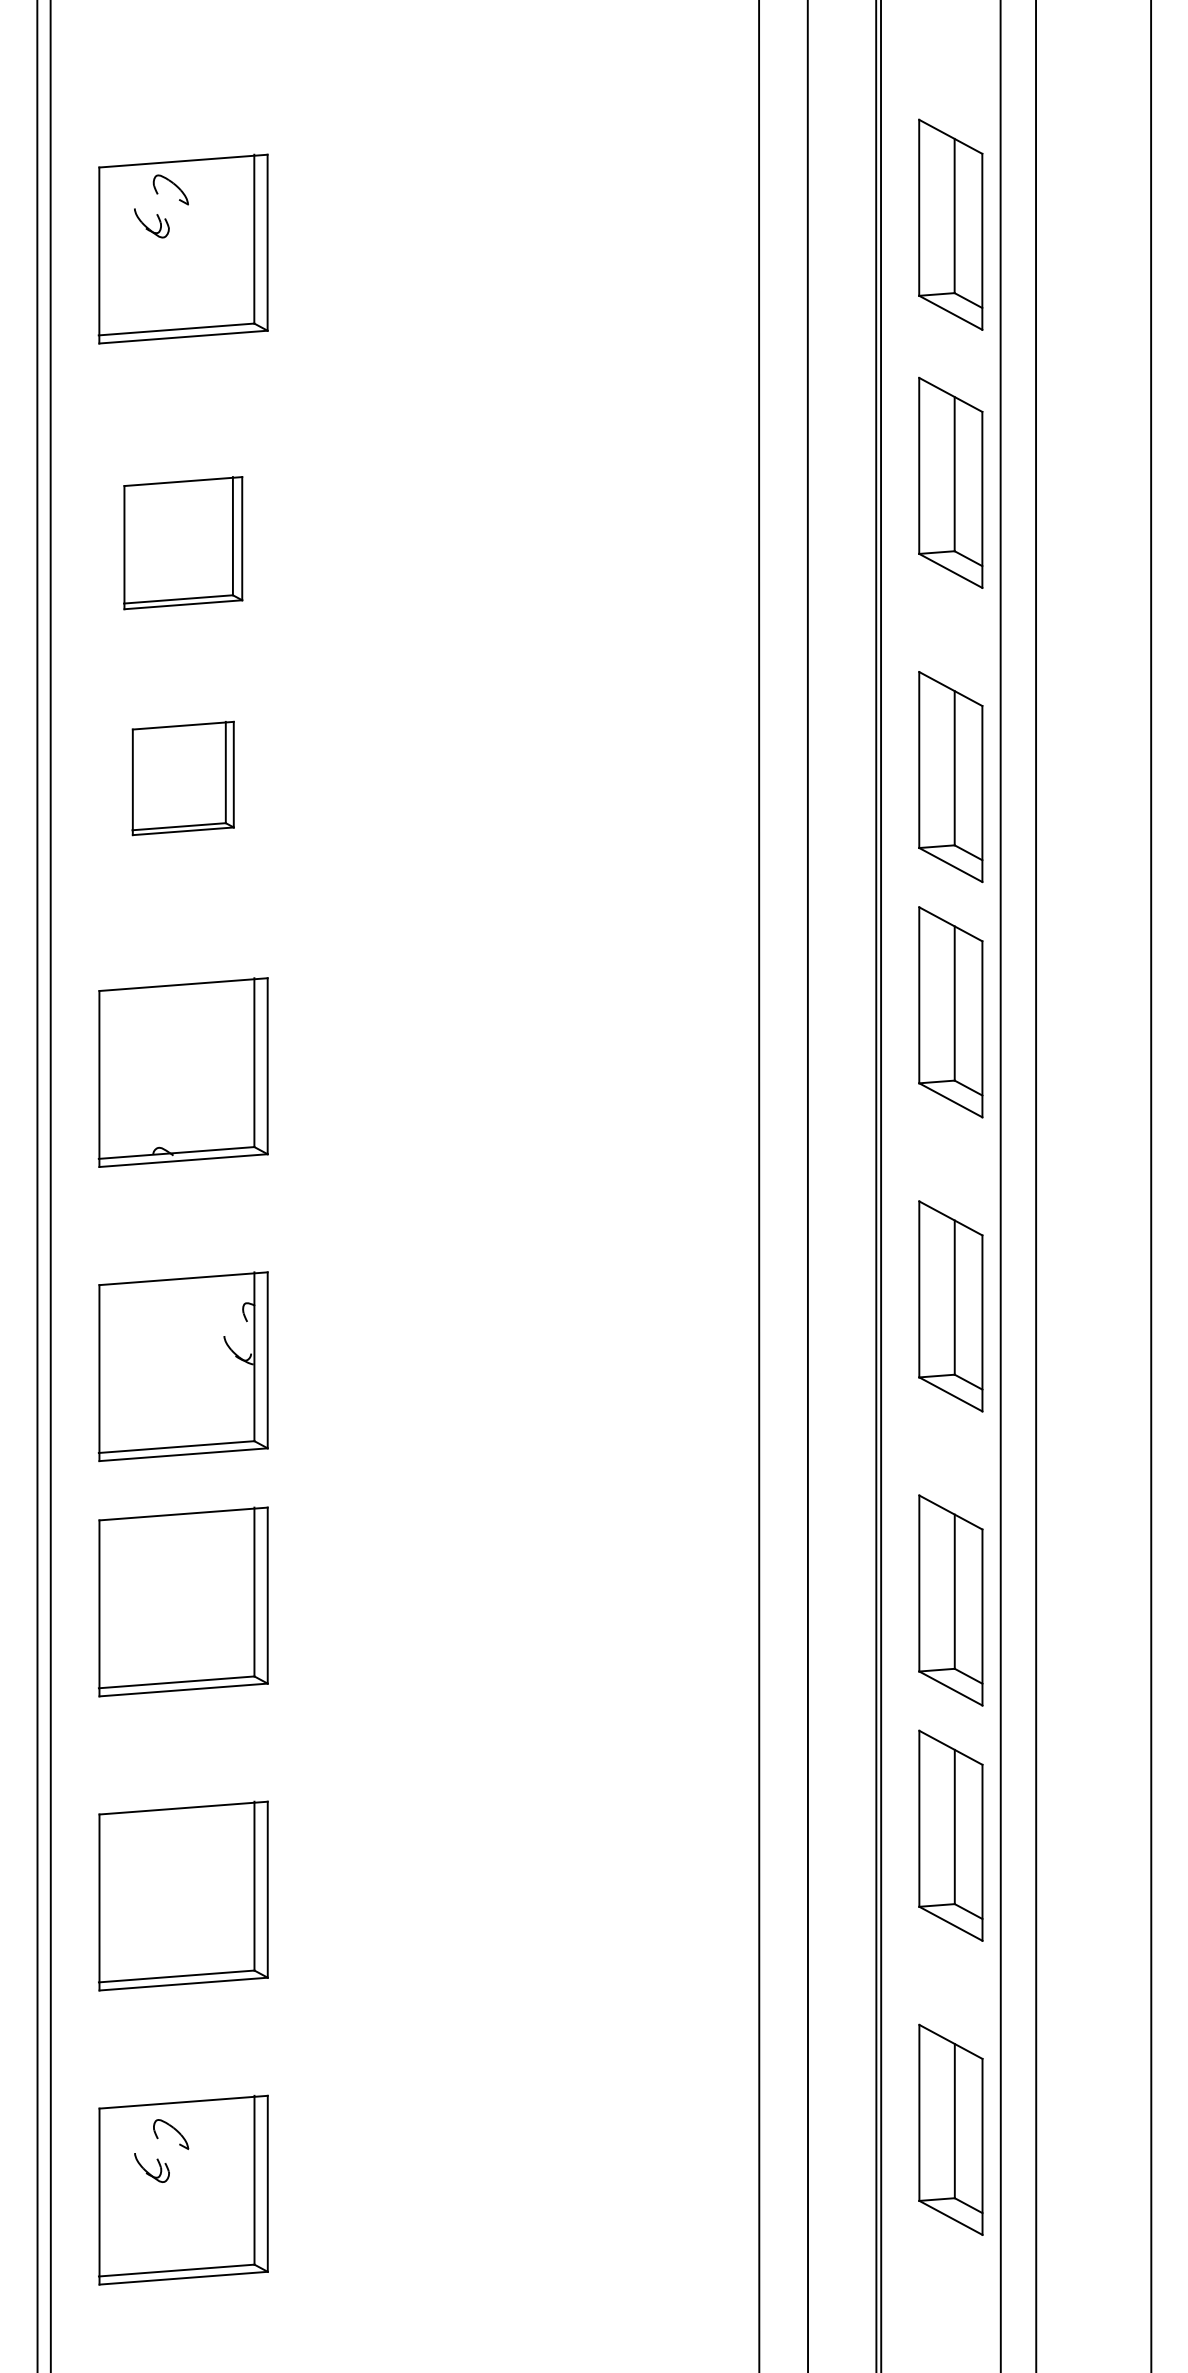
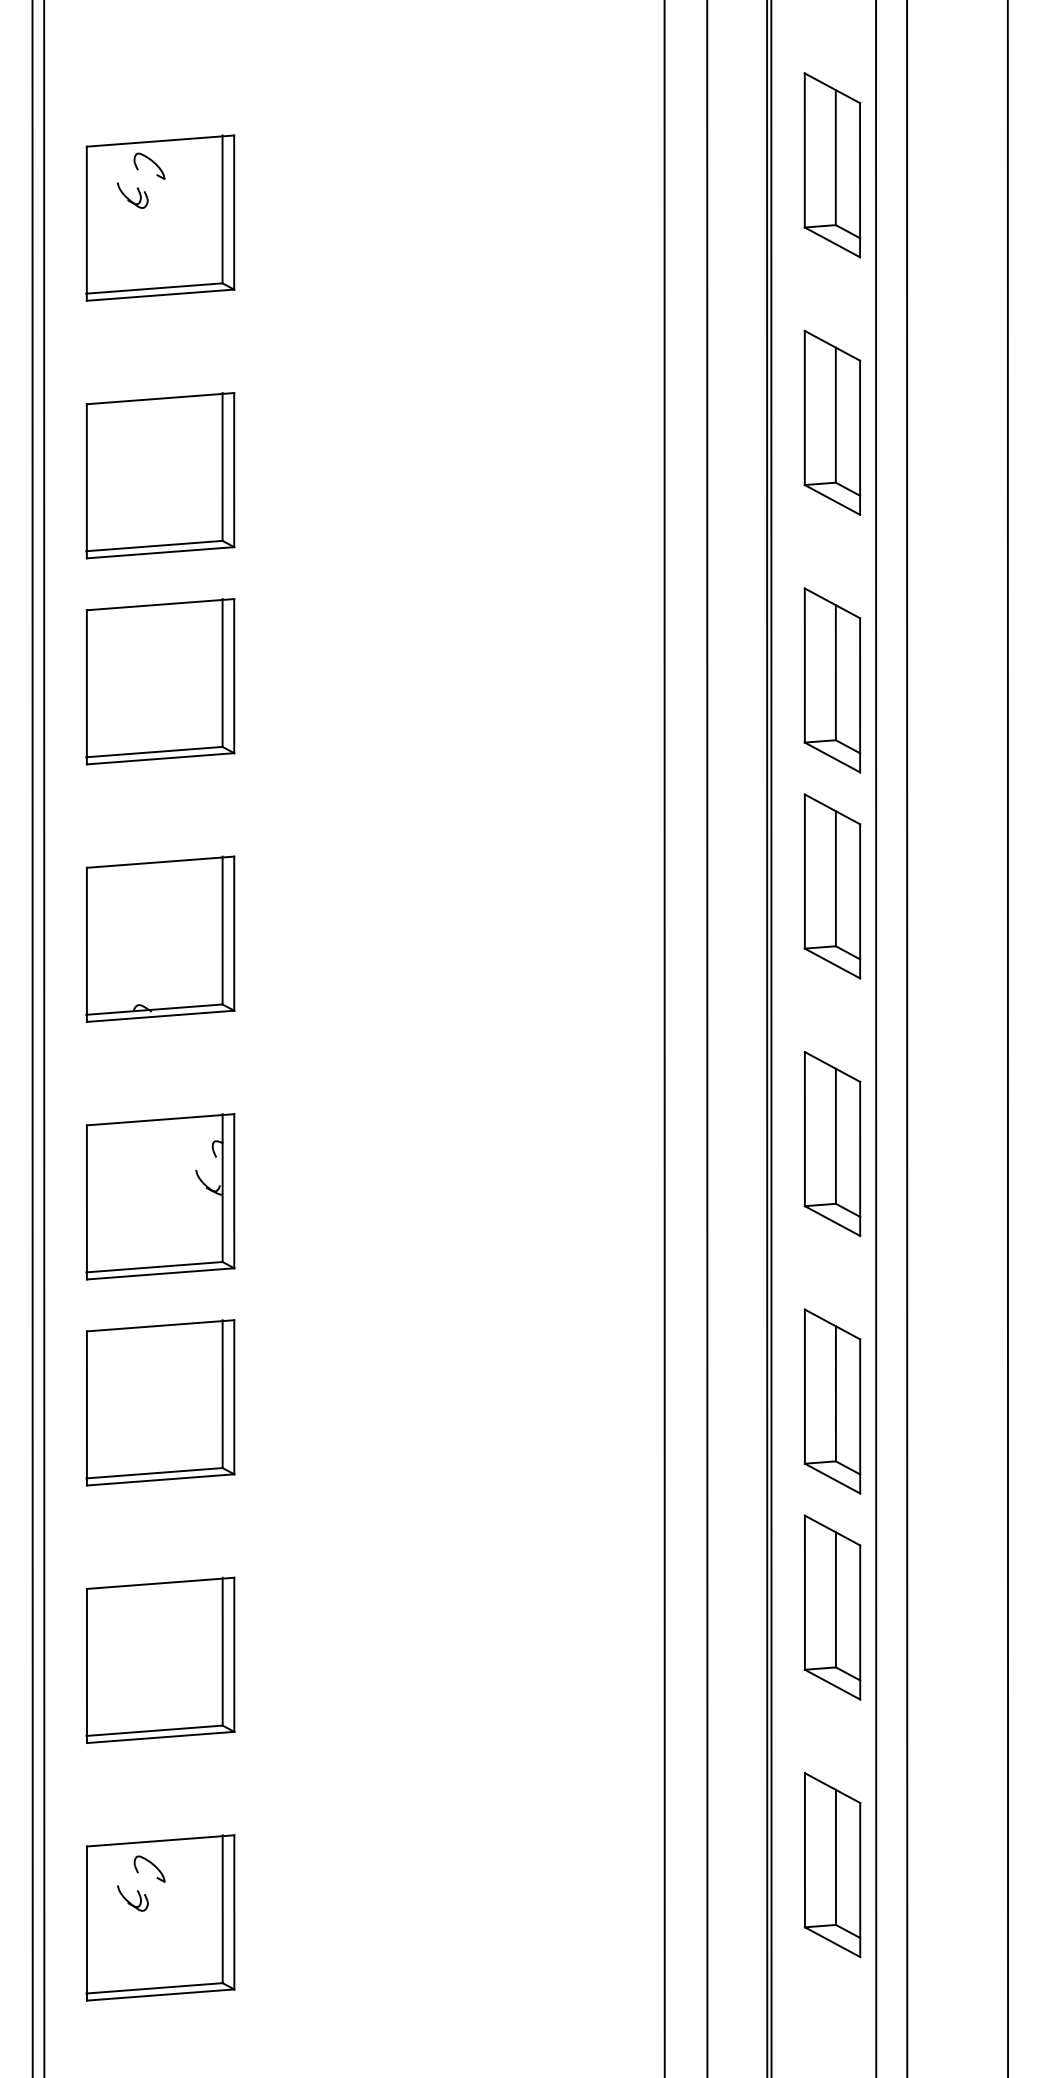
part: (950, 224) -> (832, 165), moved
part: (182, 542) -> (159, 475), size x1.43
part: (182, 778) -> (159, 681), size x1.67

